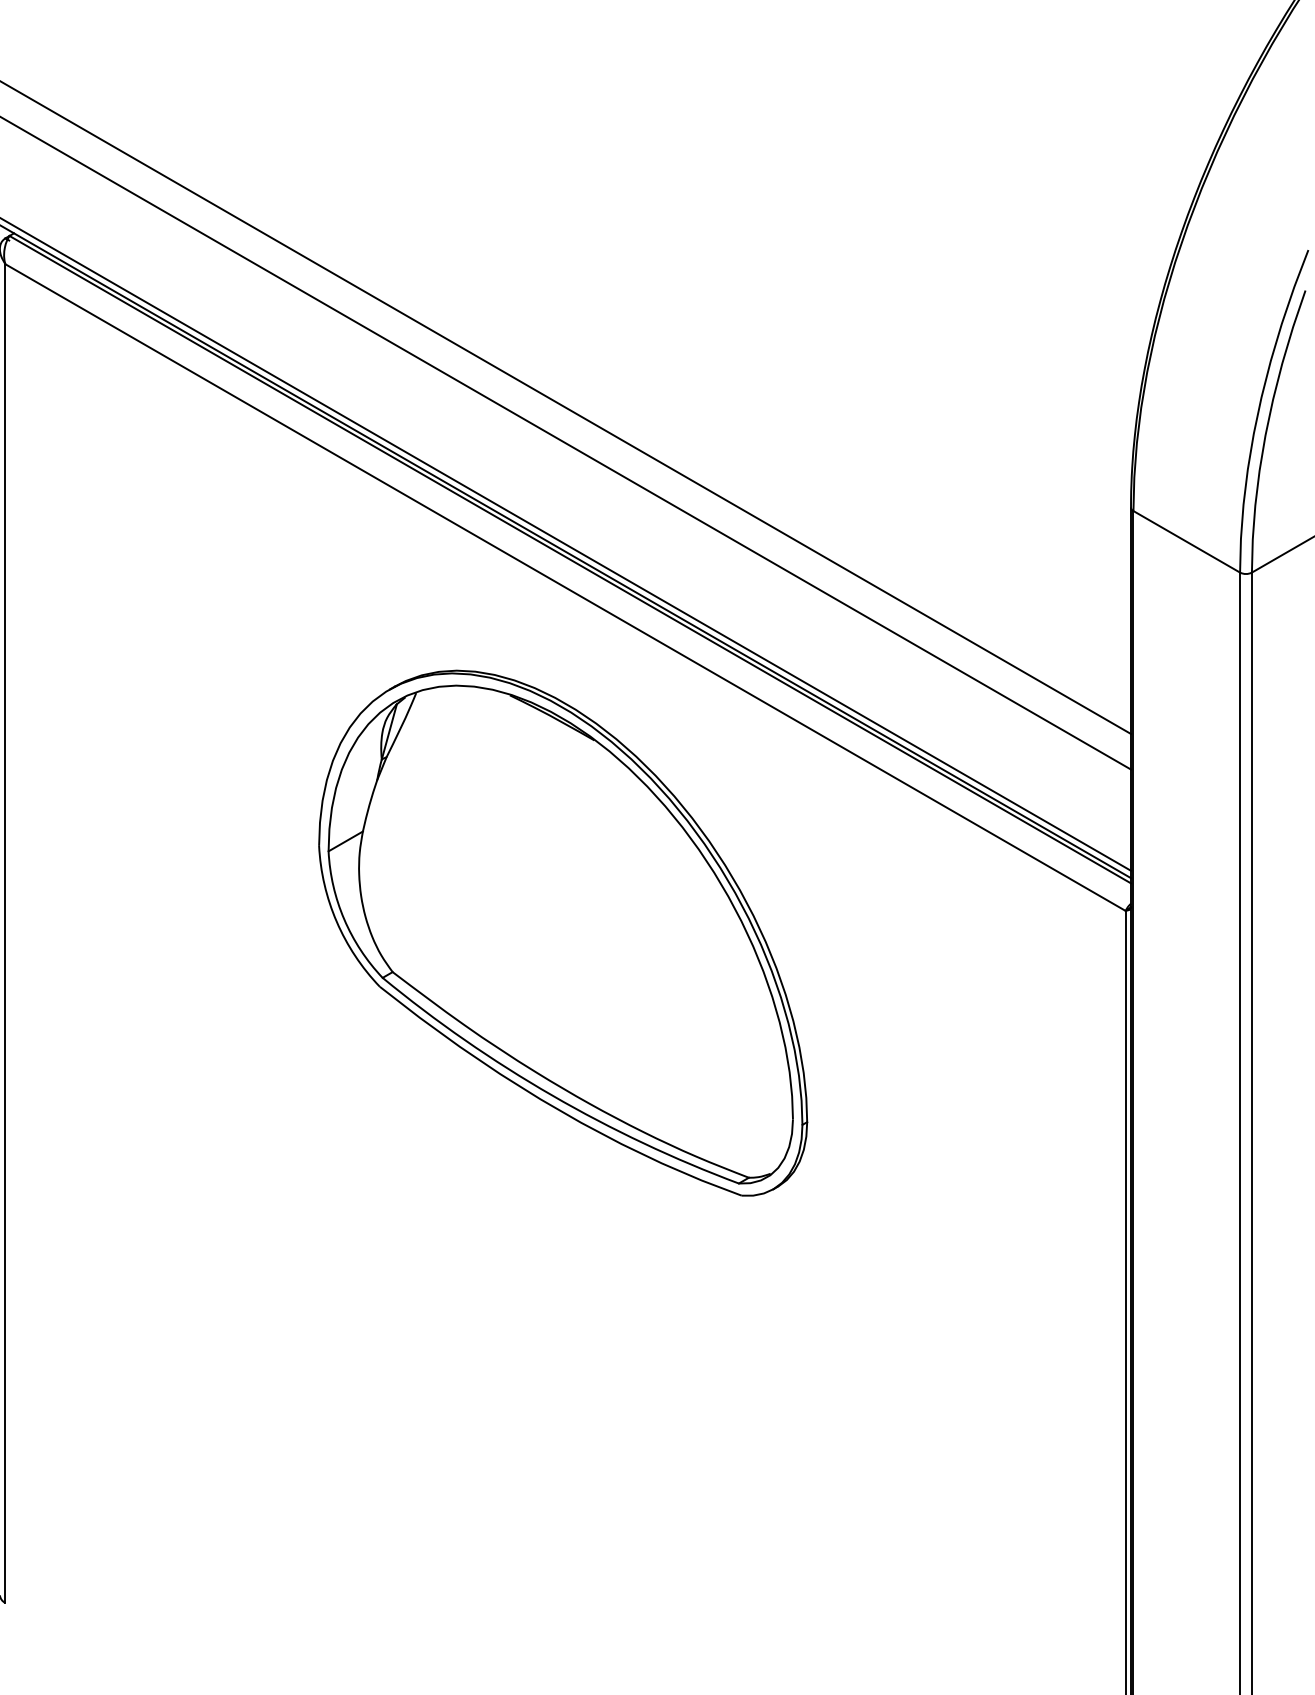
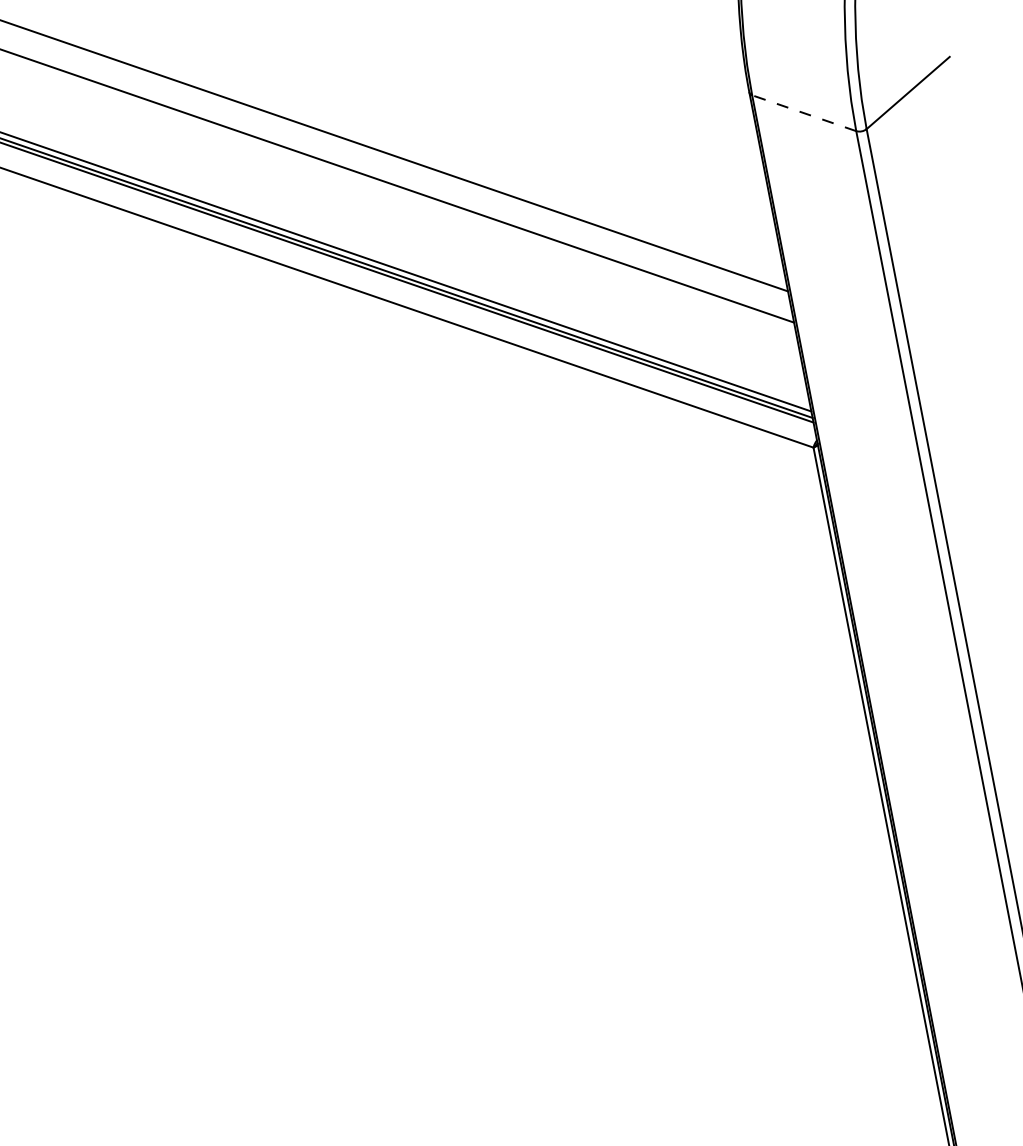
line: (1186, 541) -> (803, 112), solid -> dashed
part: (563, 932) -> (323, 562), removed

